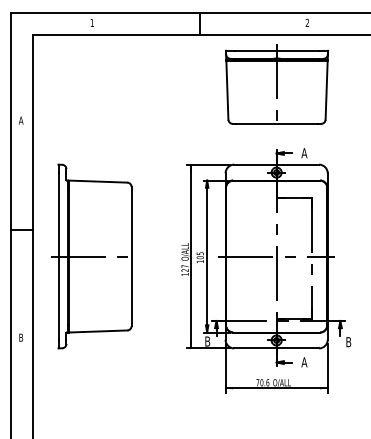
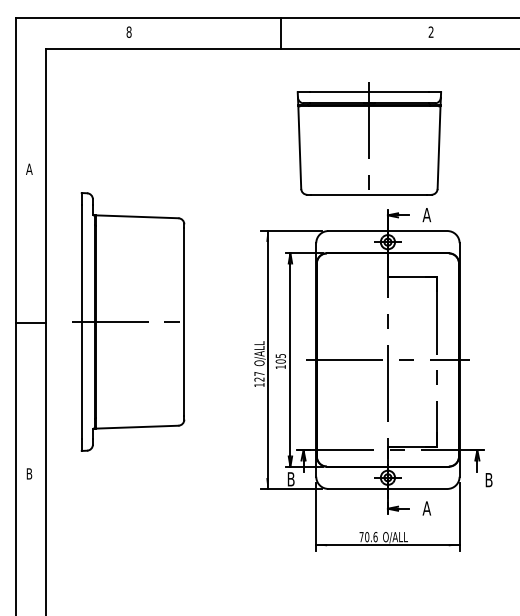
text: (91, 22) -> (128, 31), 1 -> 8
part: (276, 83) -> (368, 138), moved
part: (91, 256) -> (128, 321), moved

